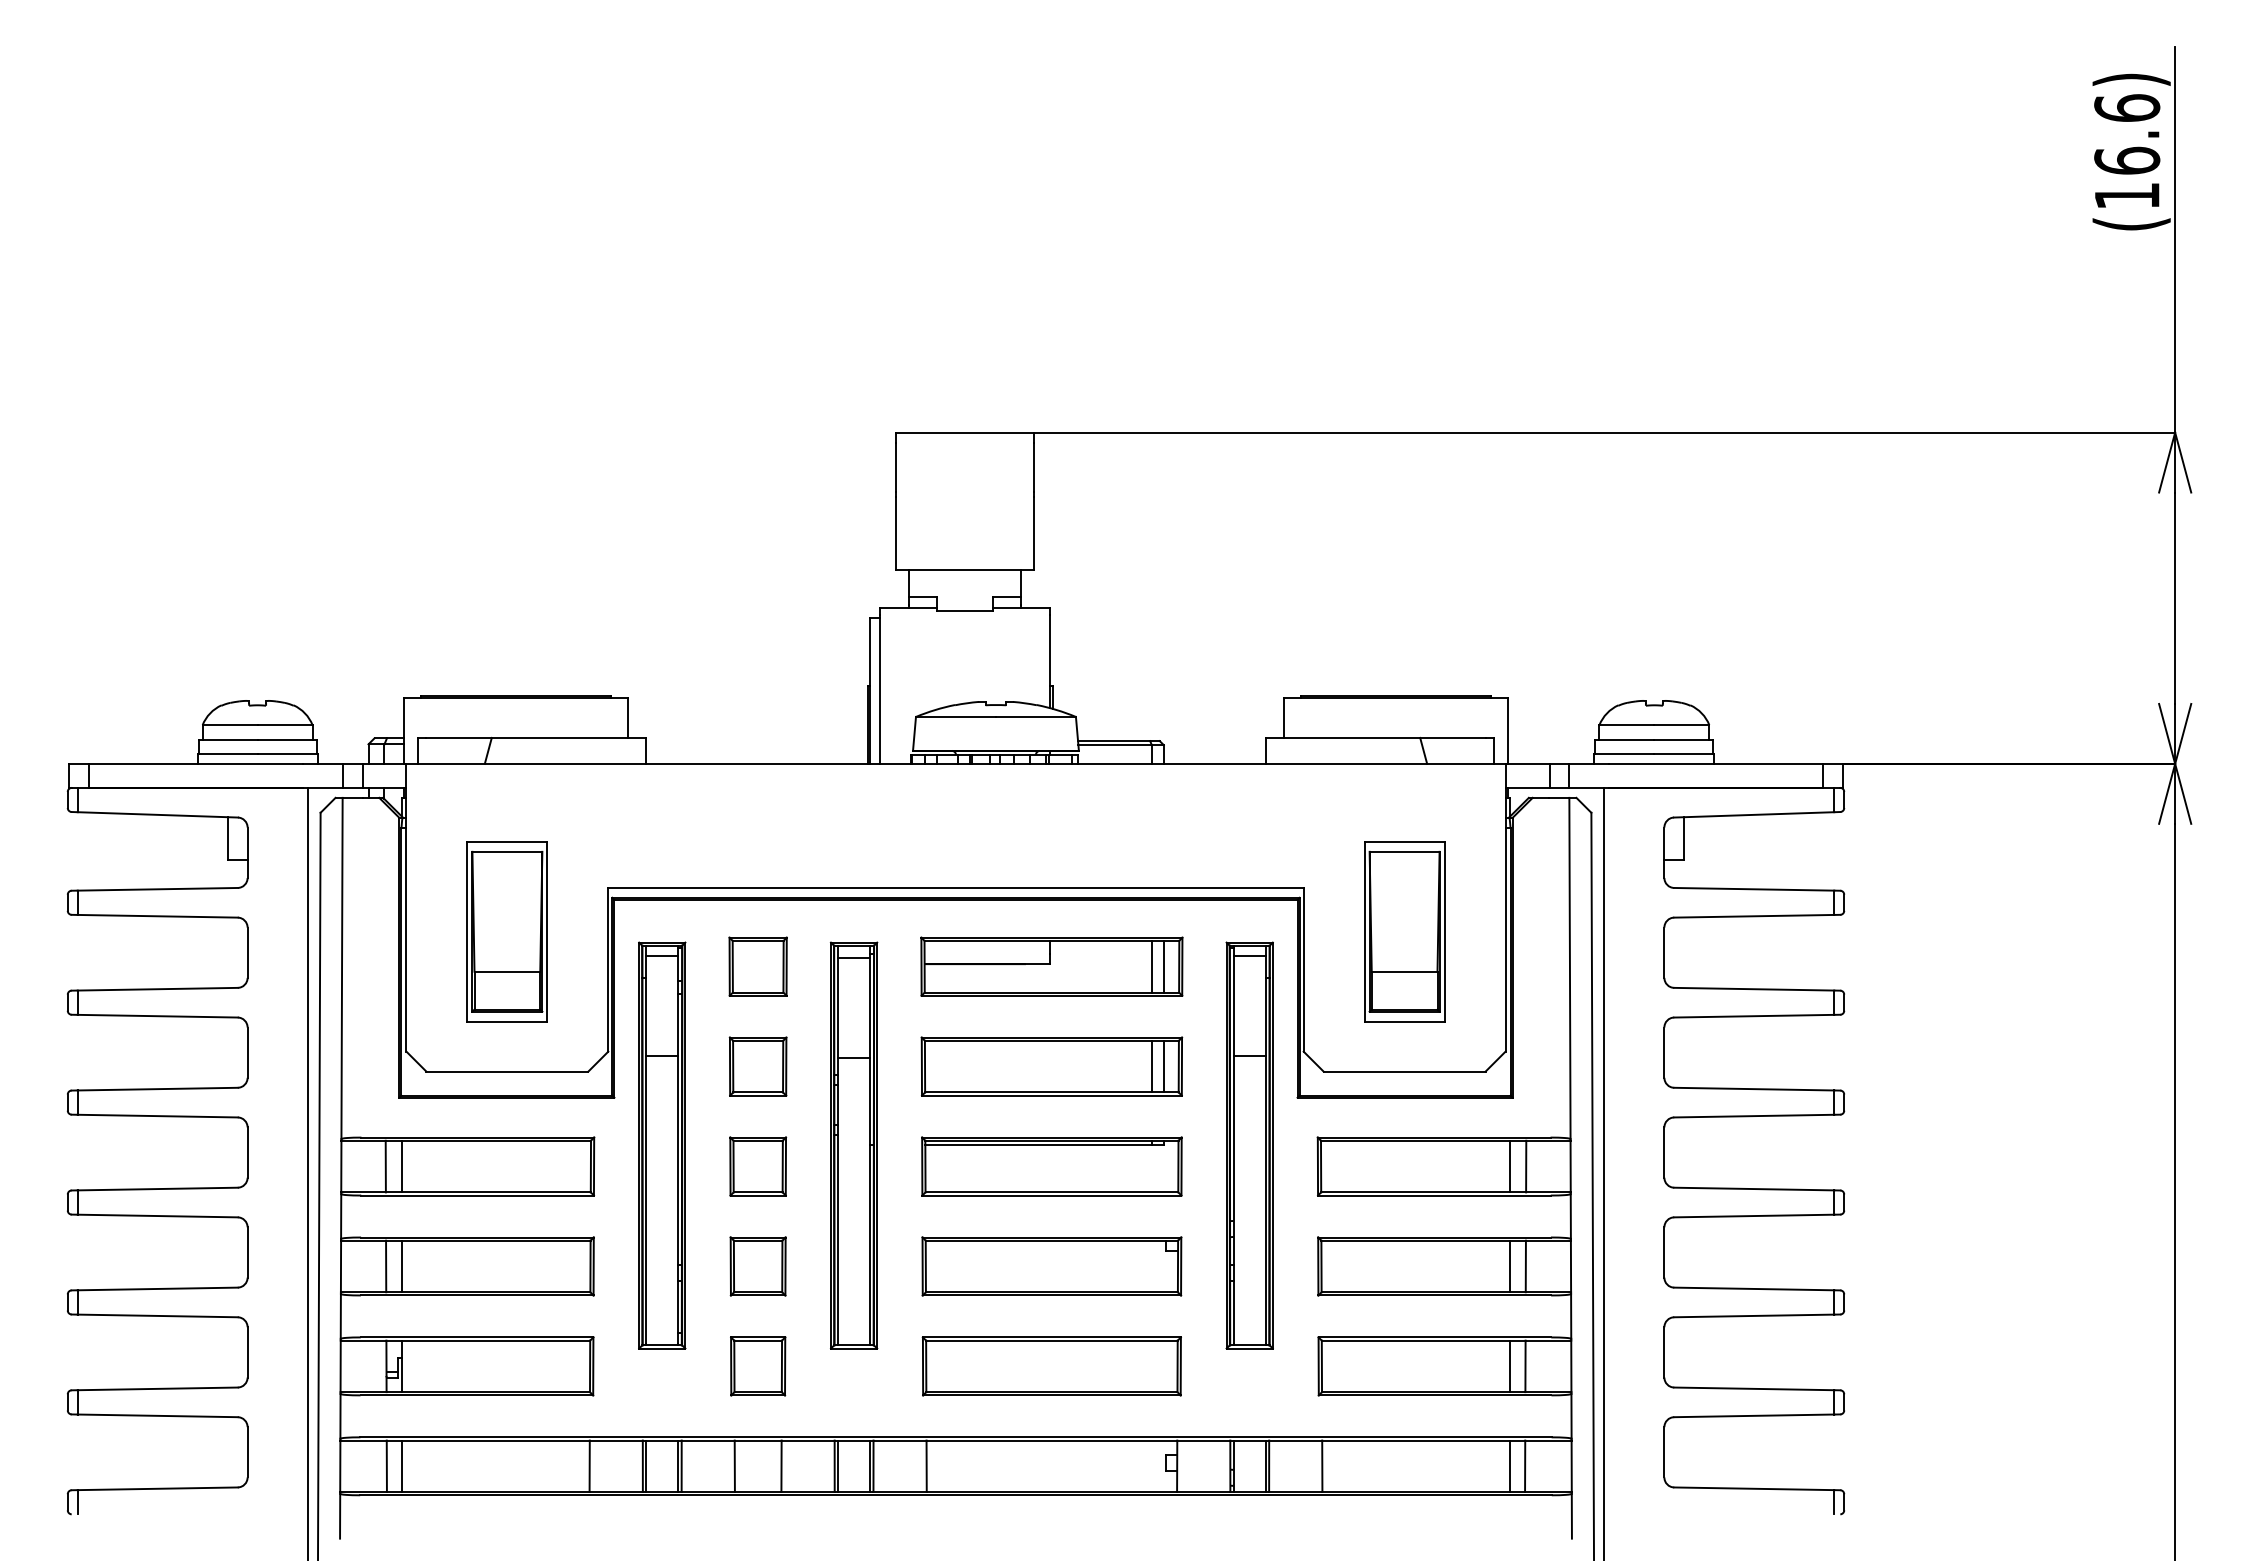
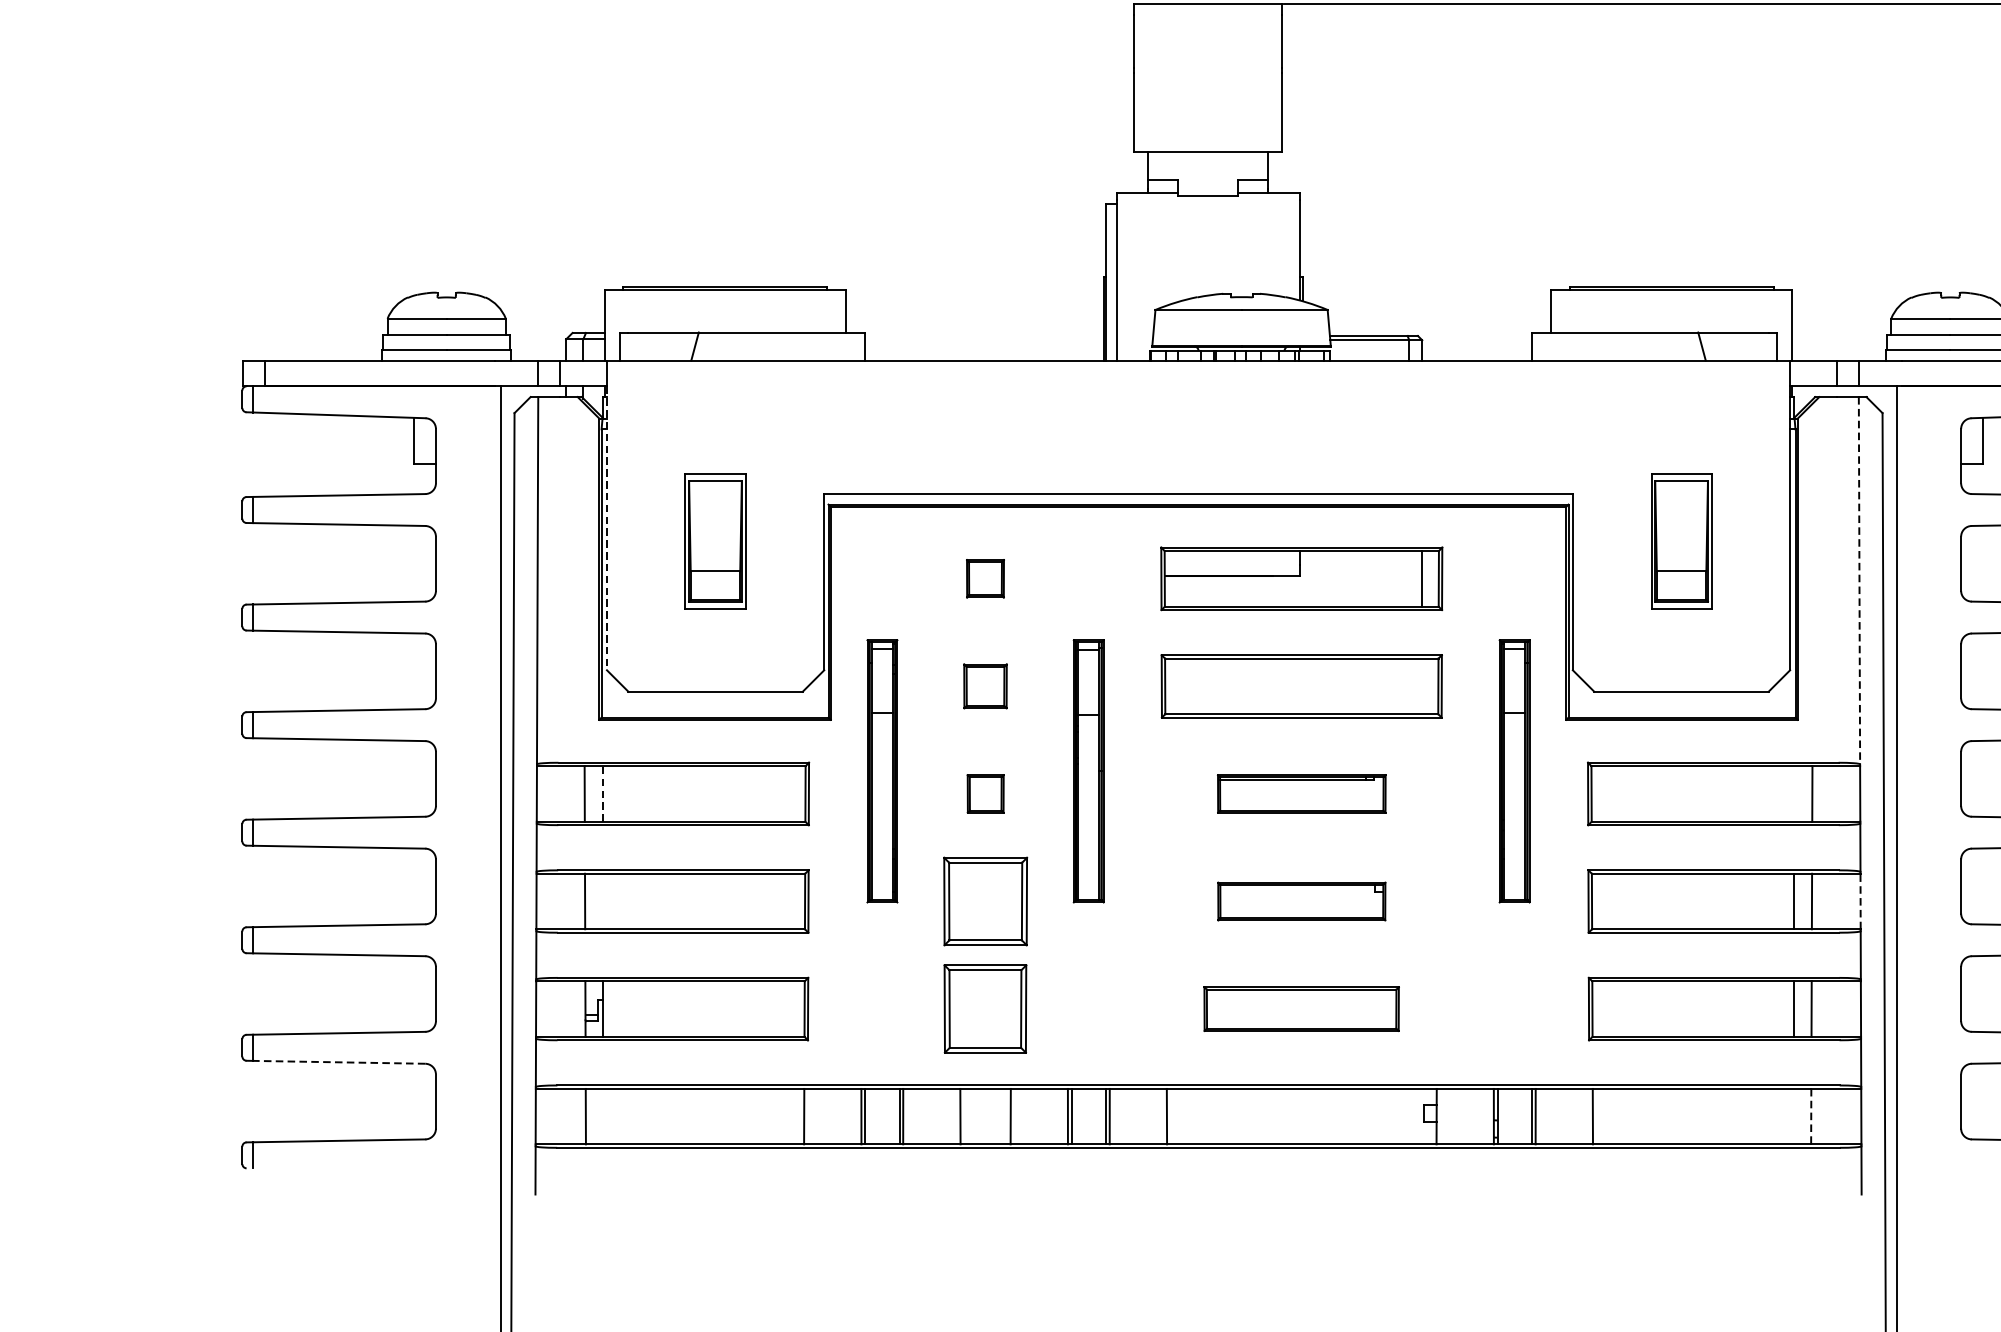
line: (406, 919) -> (607, 528), solid -> dashed
part: (506, 931) -> (714, 540), size x0.7
part: (1404, 931) -> (1681, 540), size x0.7
part: (757, 966) -> (984, 578), size x0.6
line: (1151, 966) -> (1408, 578), removed
line: (1569, 968) -> (1858, 580), solid -> dashed
part: (757, 1066) -> (984, 686), size x0.7
line: (1151, 1066) -> (1408, 686), removed
line: (1163, 1066) -> (1421, 686), removed
part: (662, 1145) -> (882, 771), size x0.6
part: (853, 1145) -> (1088, 771), size x0.6
part: (1249, 1145) -> (1514, 771), size x0.6
line: (402, 1166) -> (602, 793), solid -> dashed
part: (758, 1166) -> (985, 793), size x0.6
part: (1051, 1166) -> (1301, 793), size x0.6
line: (1509, 1166) -> (1794, 793), removed
line: (402, 1266) -> (602, 901), removed
part: (757, 1266) -> (984, 901), size x1.4
part: (1051, 1266) -> (1301, 901), size x0.6
line: (1571, 1266) -> (1861, 901), solid -> dashed
part: (758, 1366) -> (985, 1009), size x1.4
part: (1051, 1366) -> (1301, 1009), size x0.7
line: (157, 1415) -> (338, 1061), solid -> dashed
line: (402, 1466) -> (602, 1116), removed
line: (1509, 1466) -> (1794, 1116), removed
line: (1525, 1466) -> (1811, 1116), solid -> dashed

